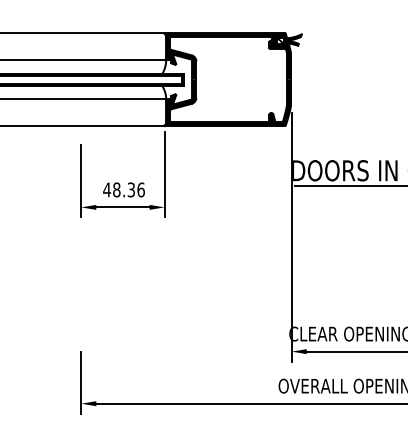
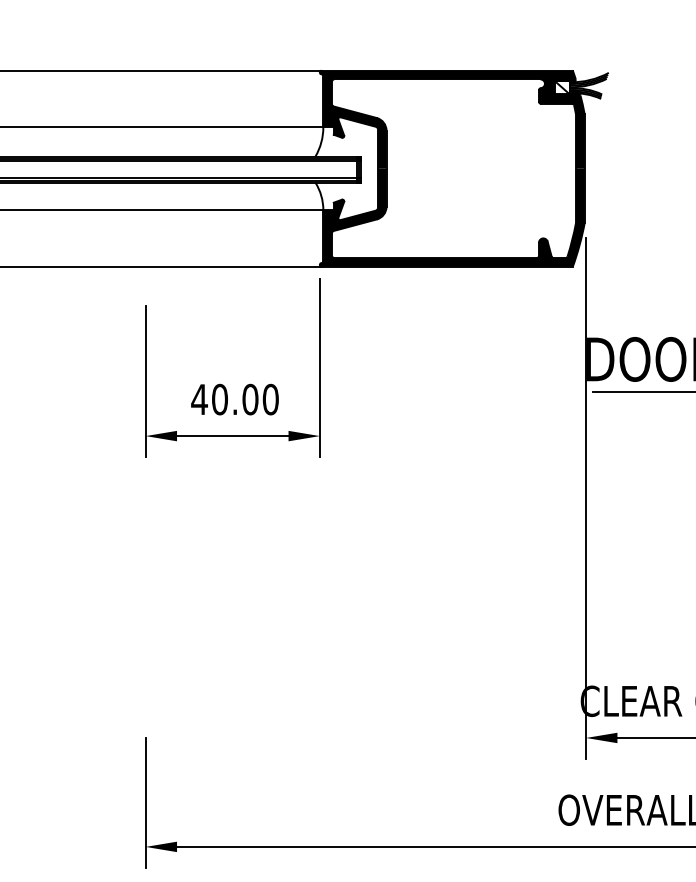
text: (128, 189) -> (244, 398), 48.36 -> 40.00

